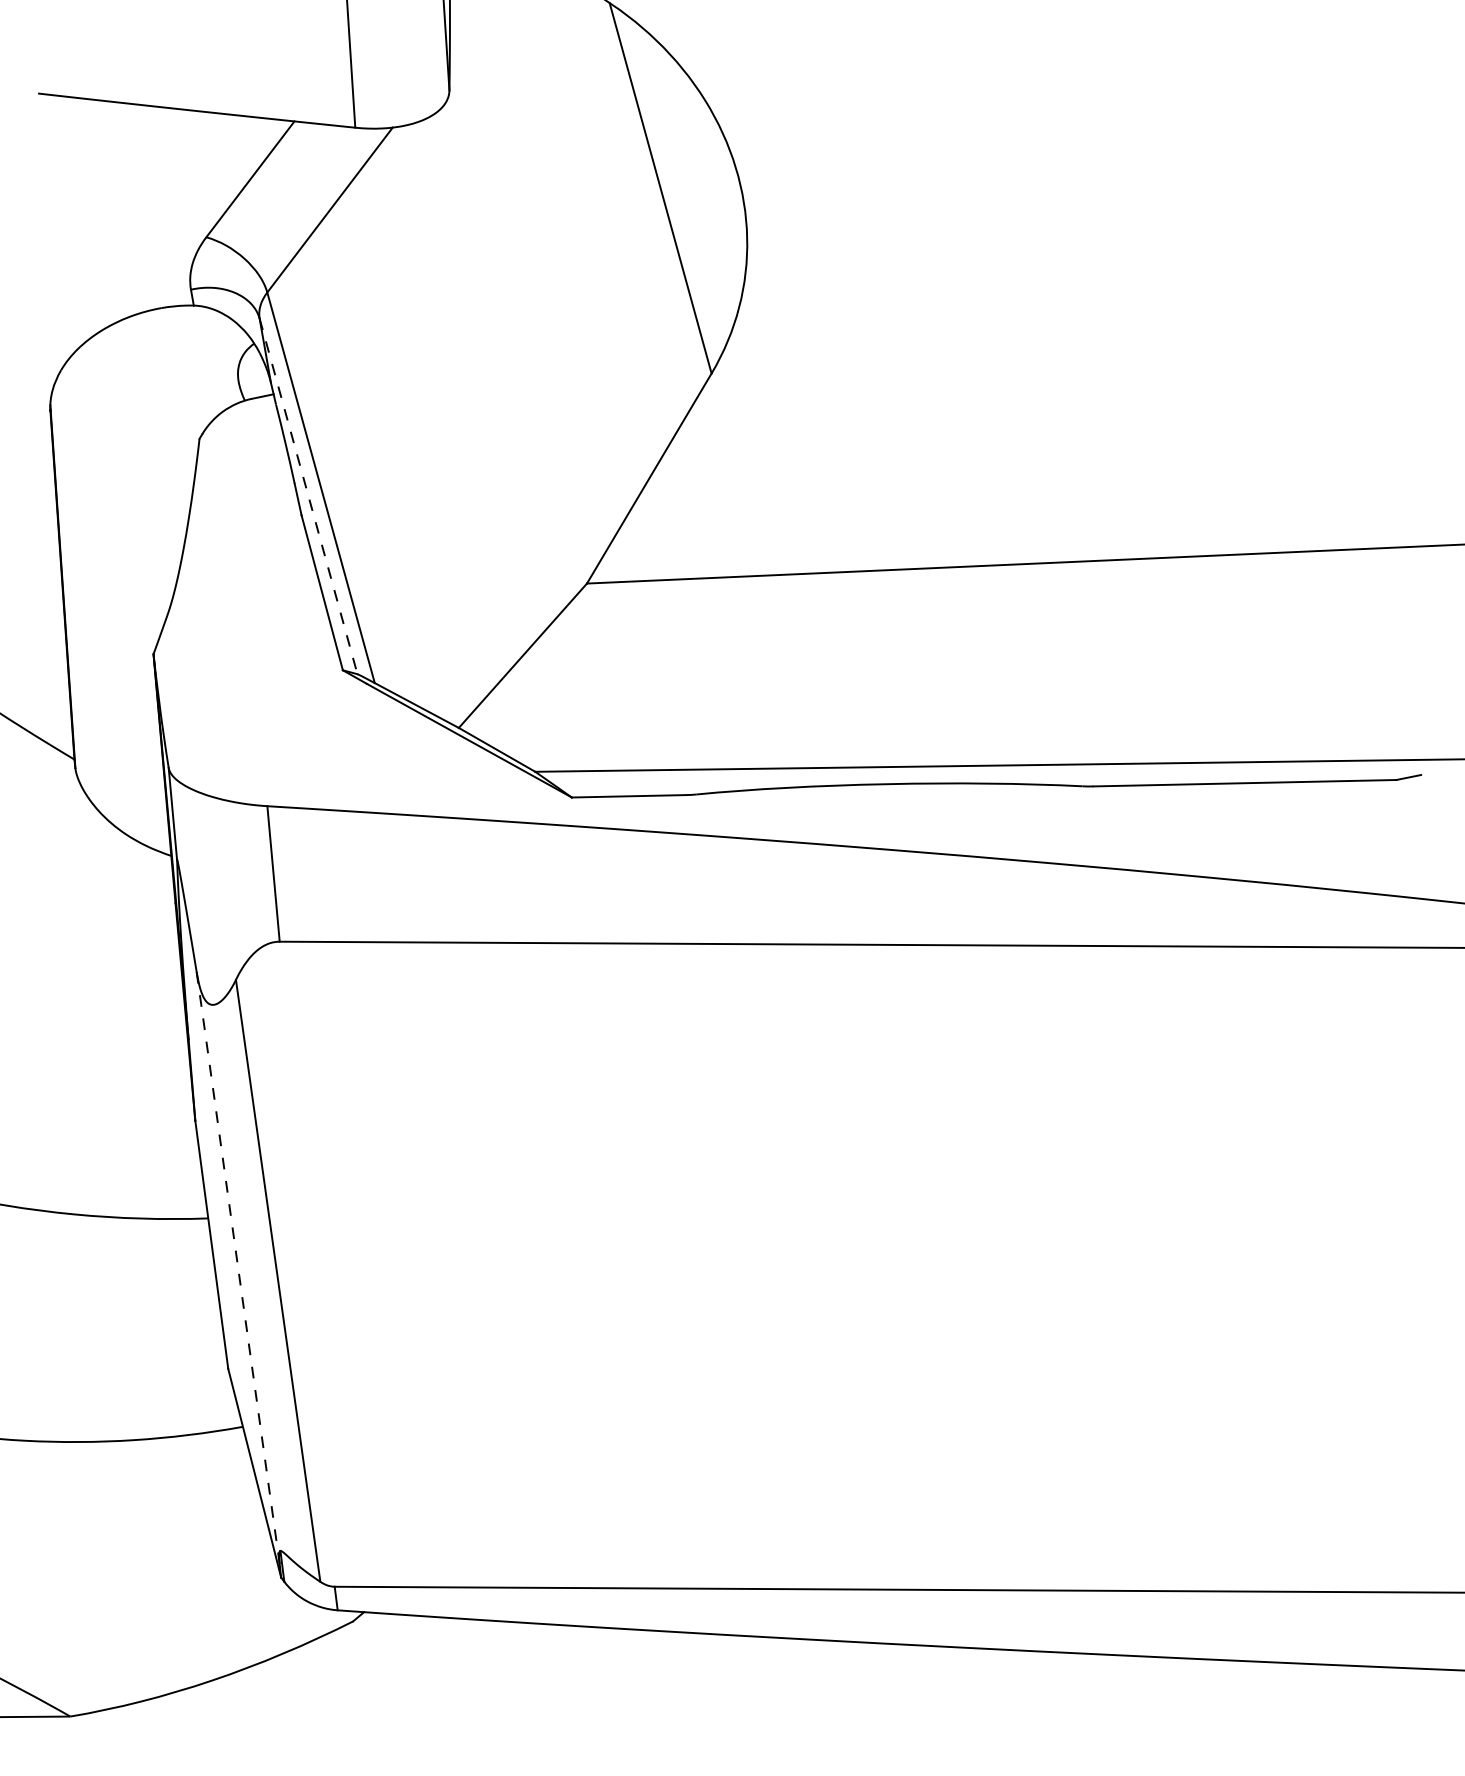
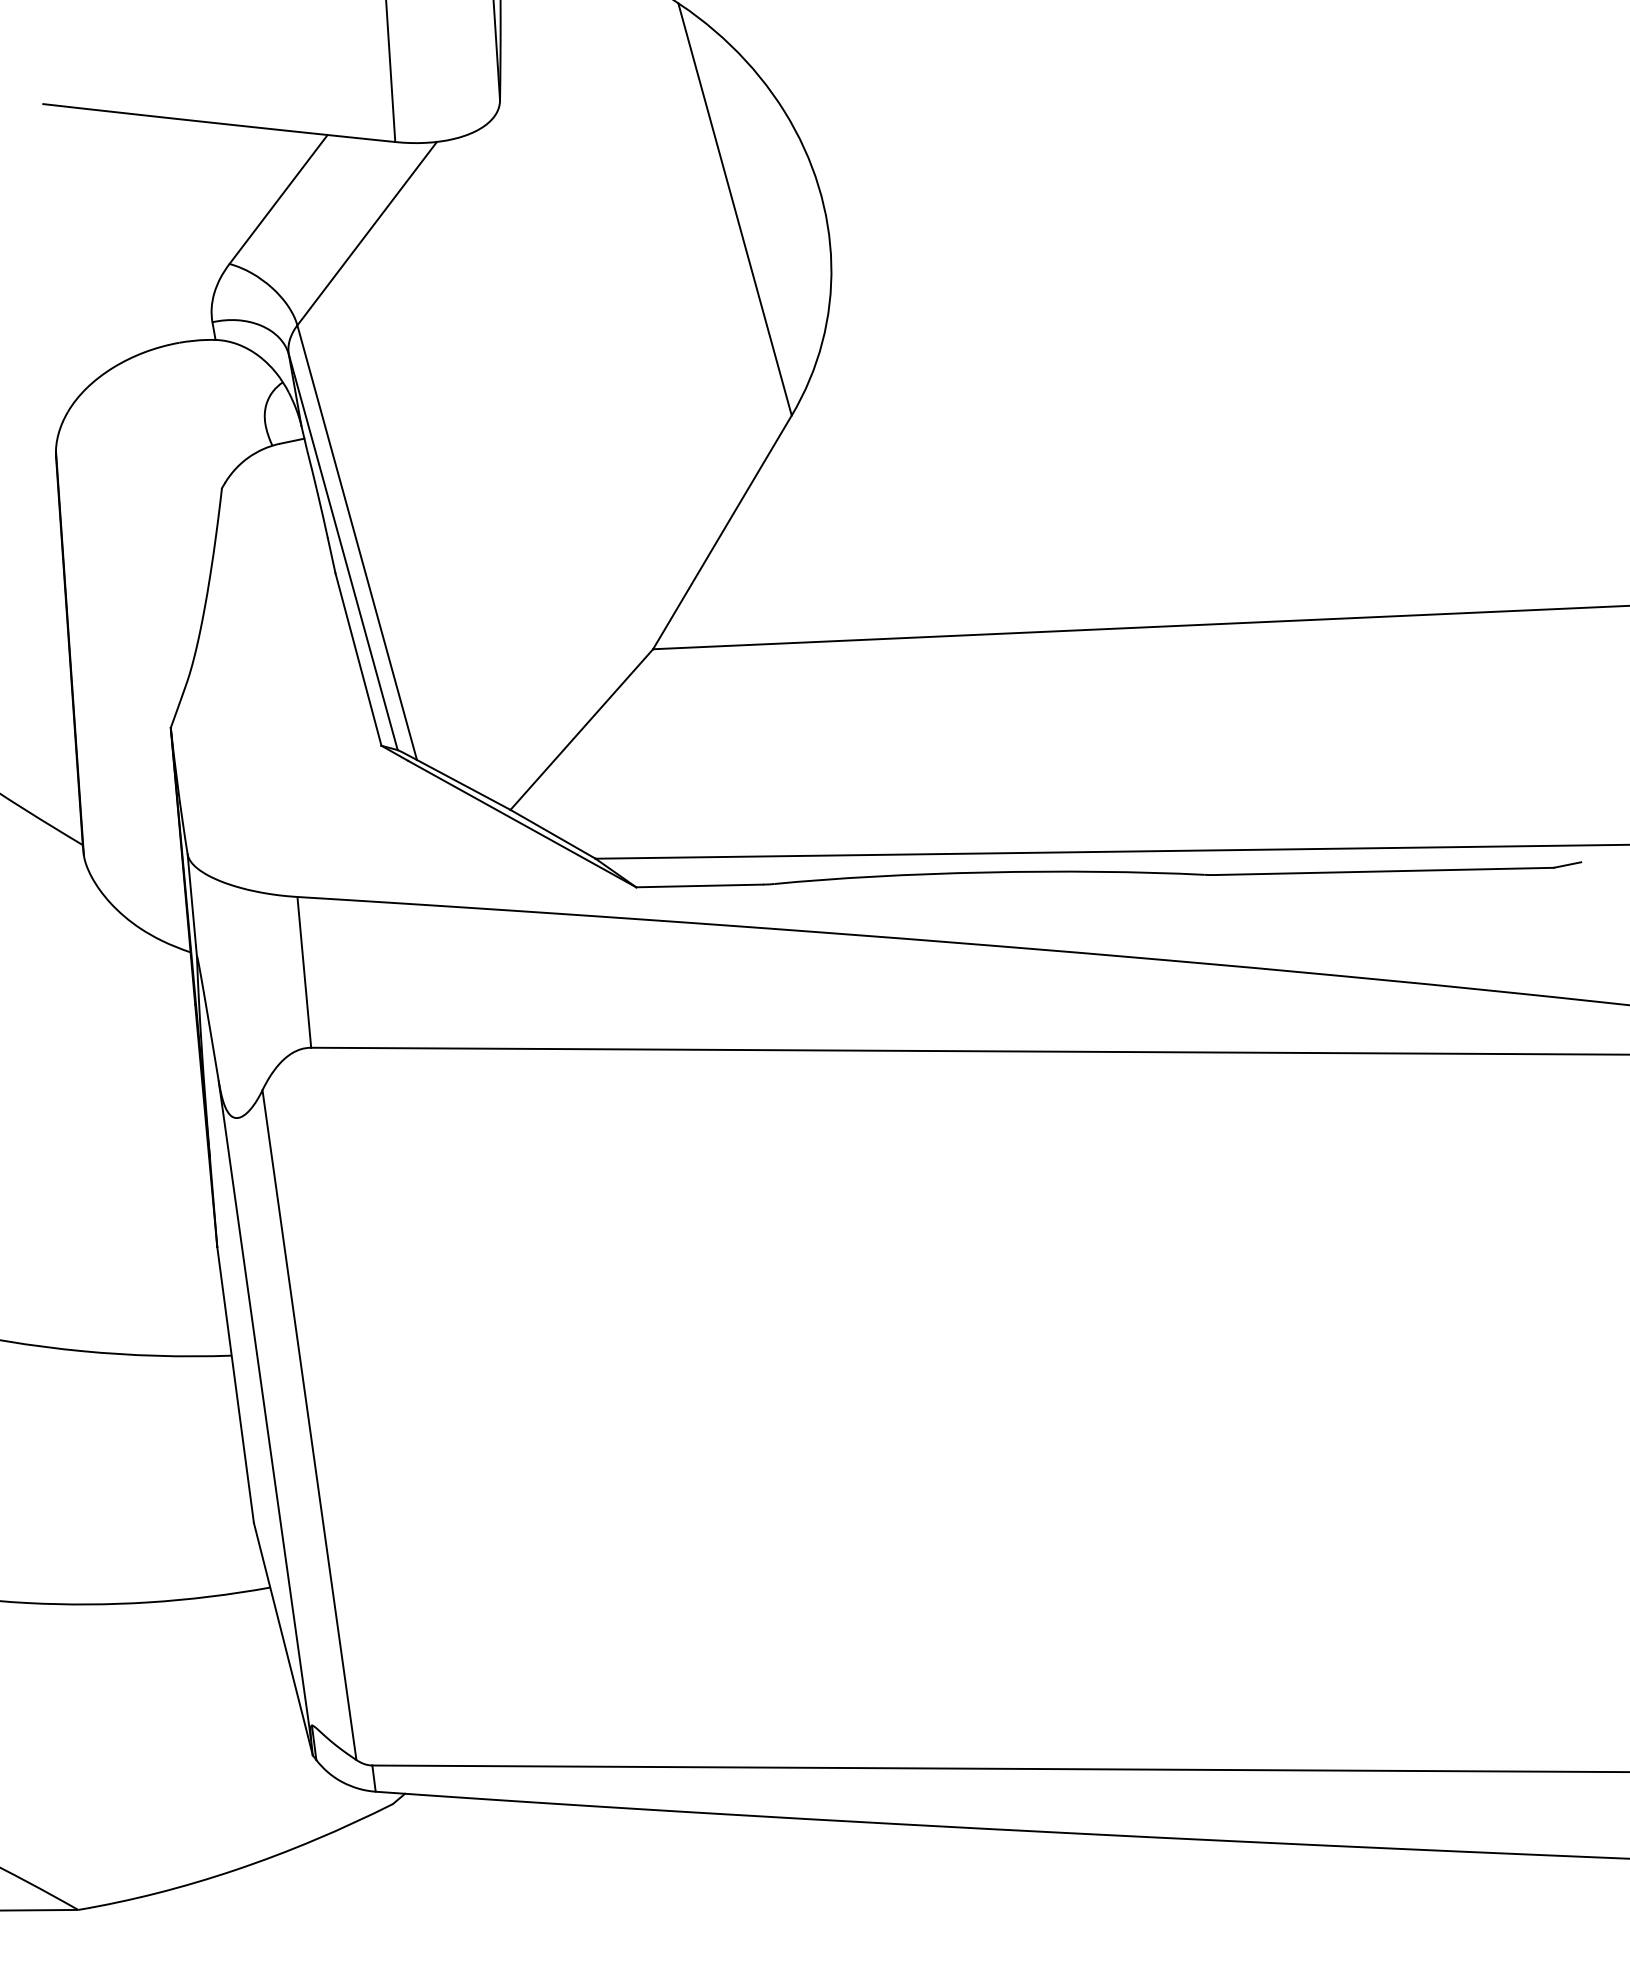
line: (308, 496) -> (343, 552), dashed -> solid
line: (238, 1267) -> (265, 1410), dashed -> solid

